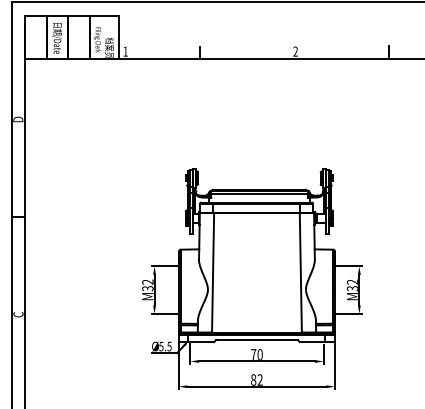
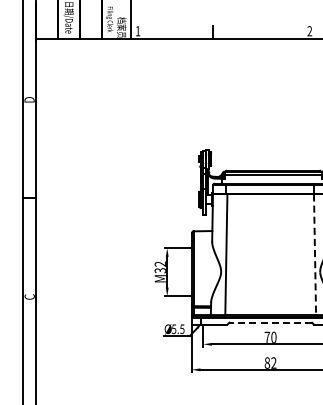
line: (300, 272) -> (314, 254), solid -> dashed
line: (256, 340) -> (270, 323), solid -> dashed

